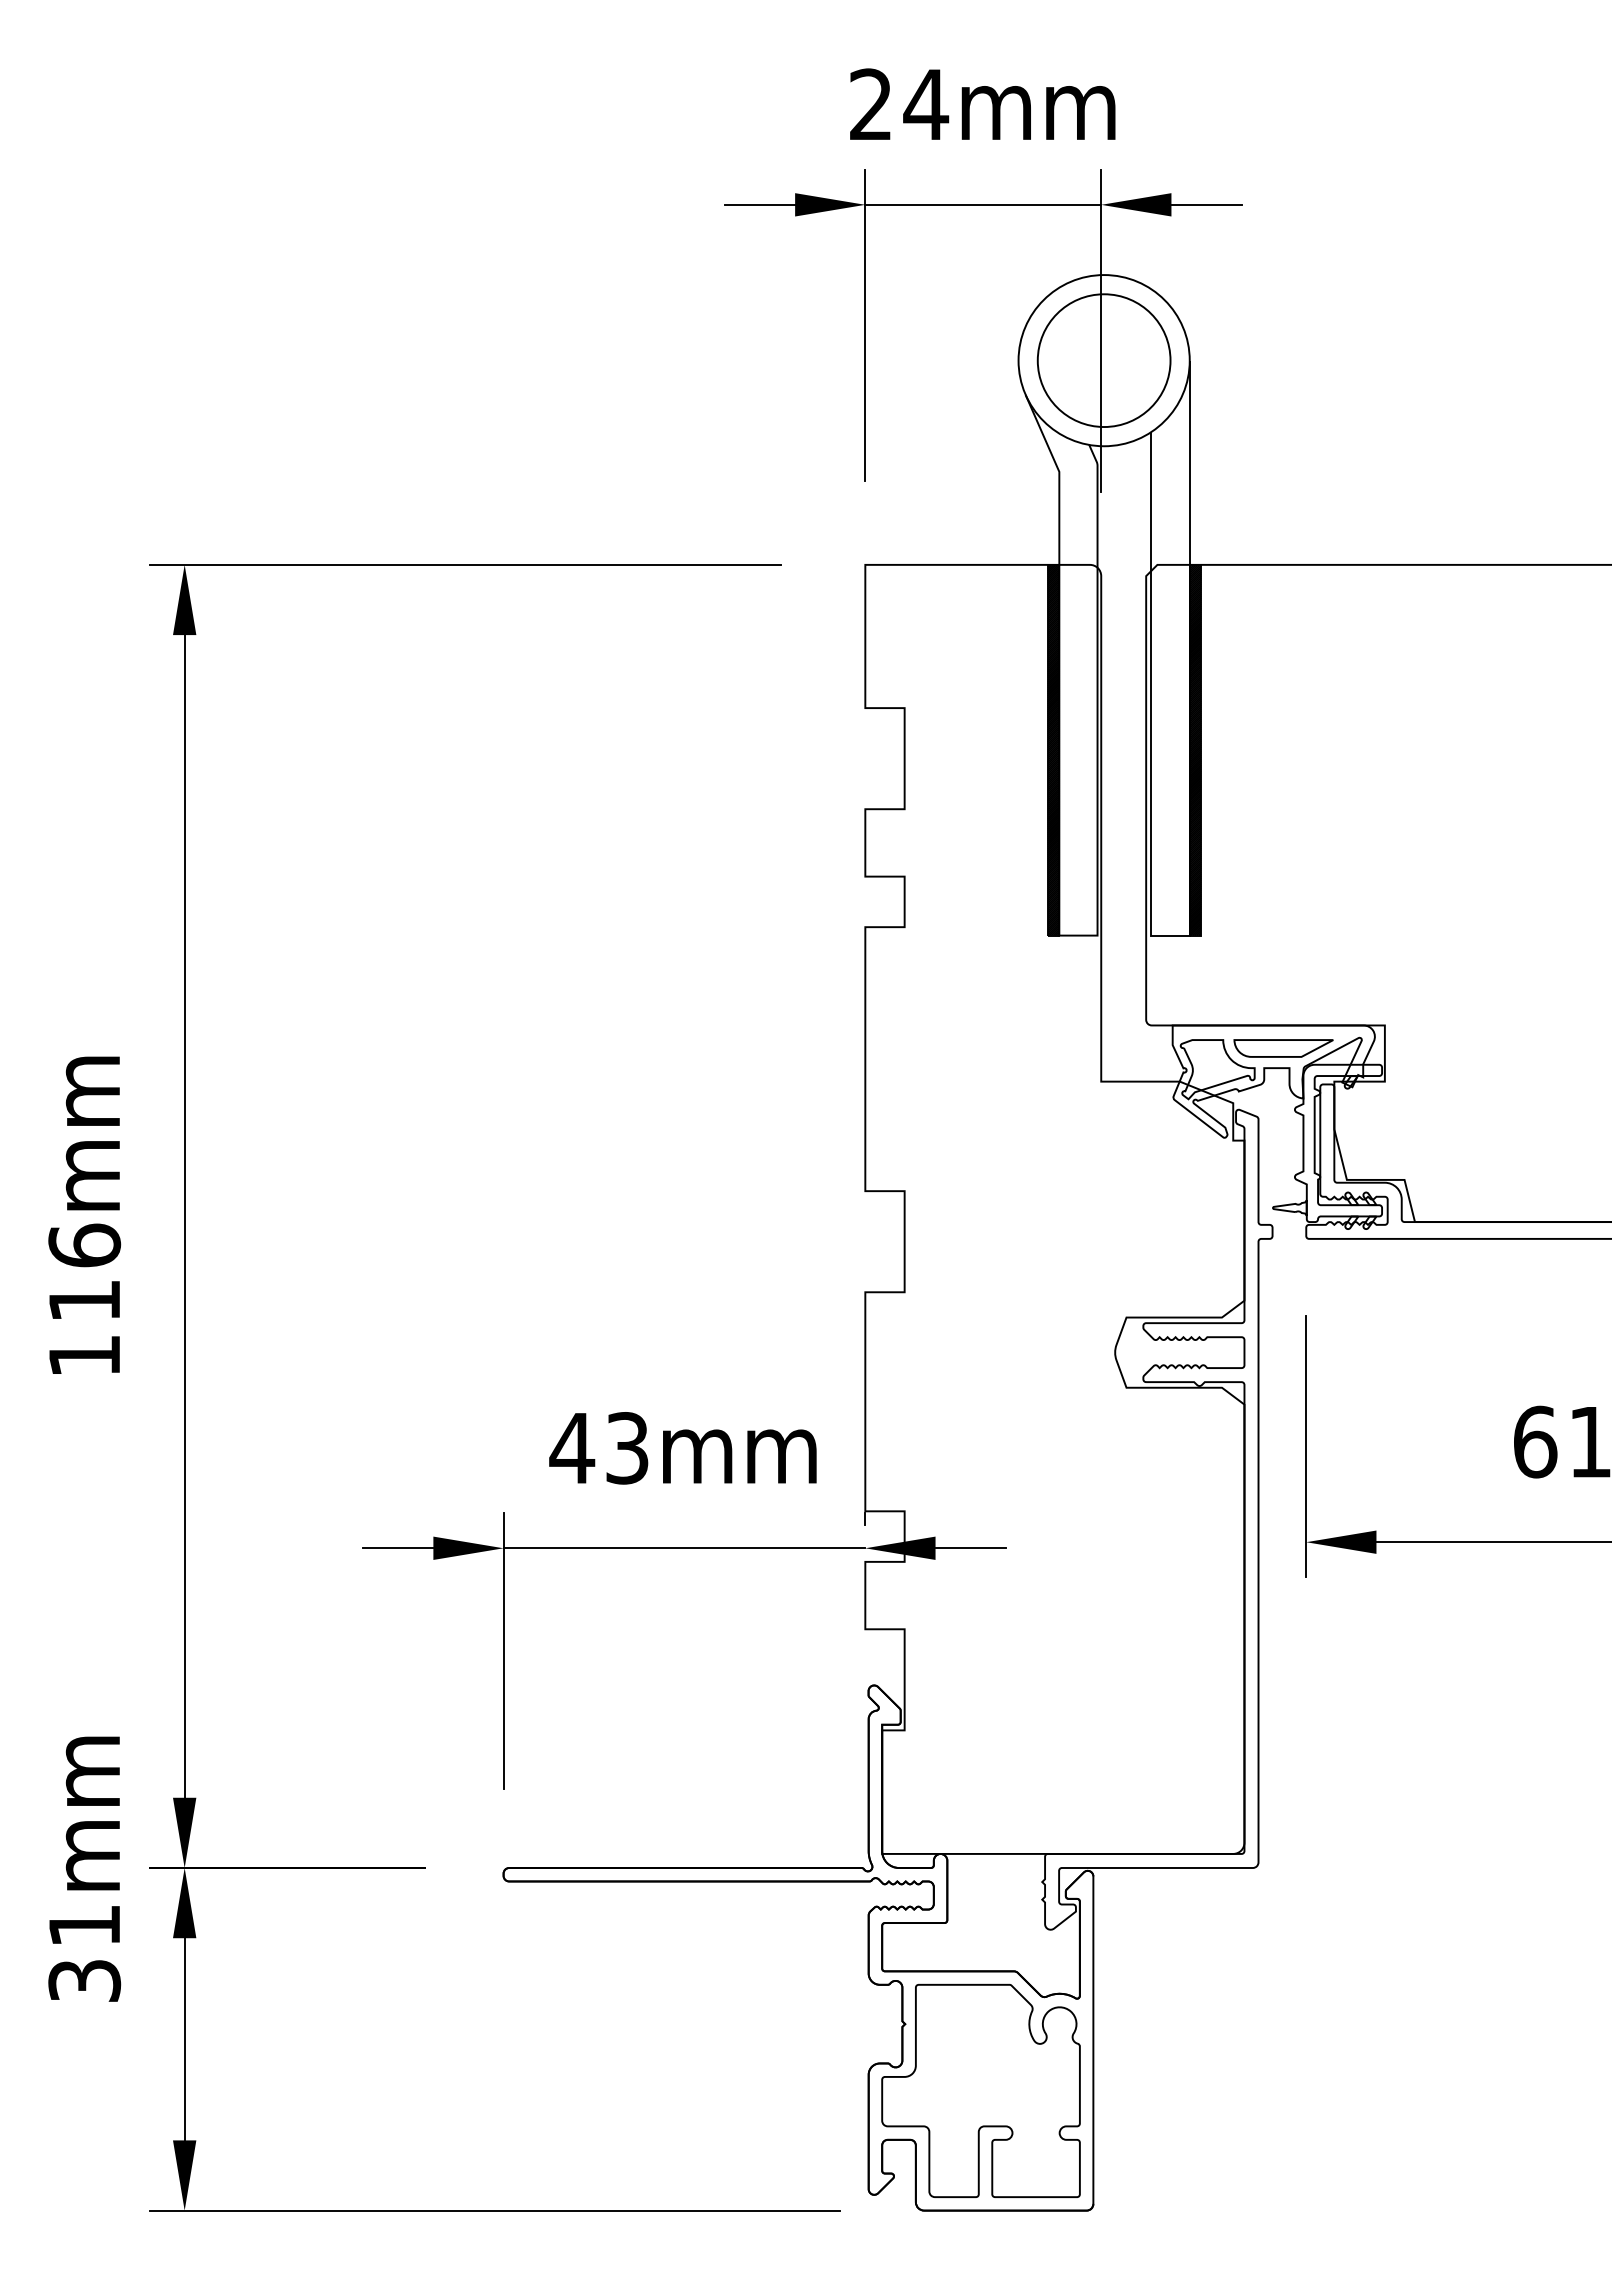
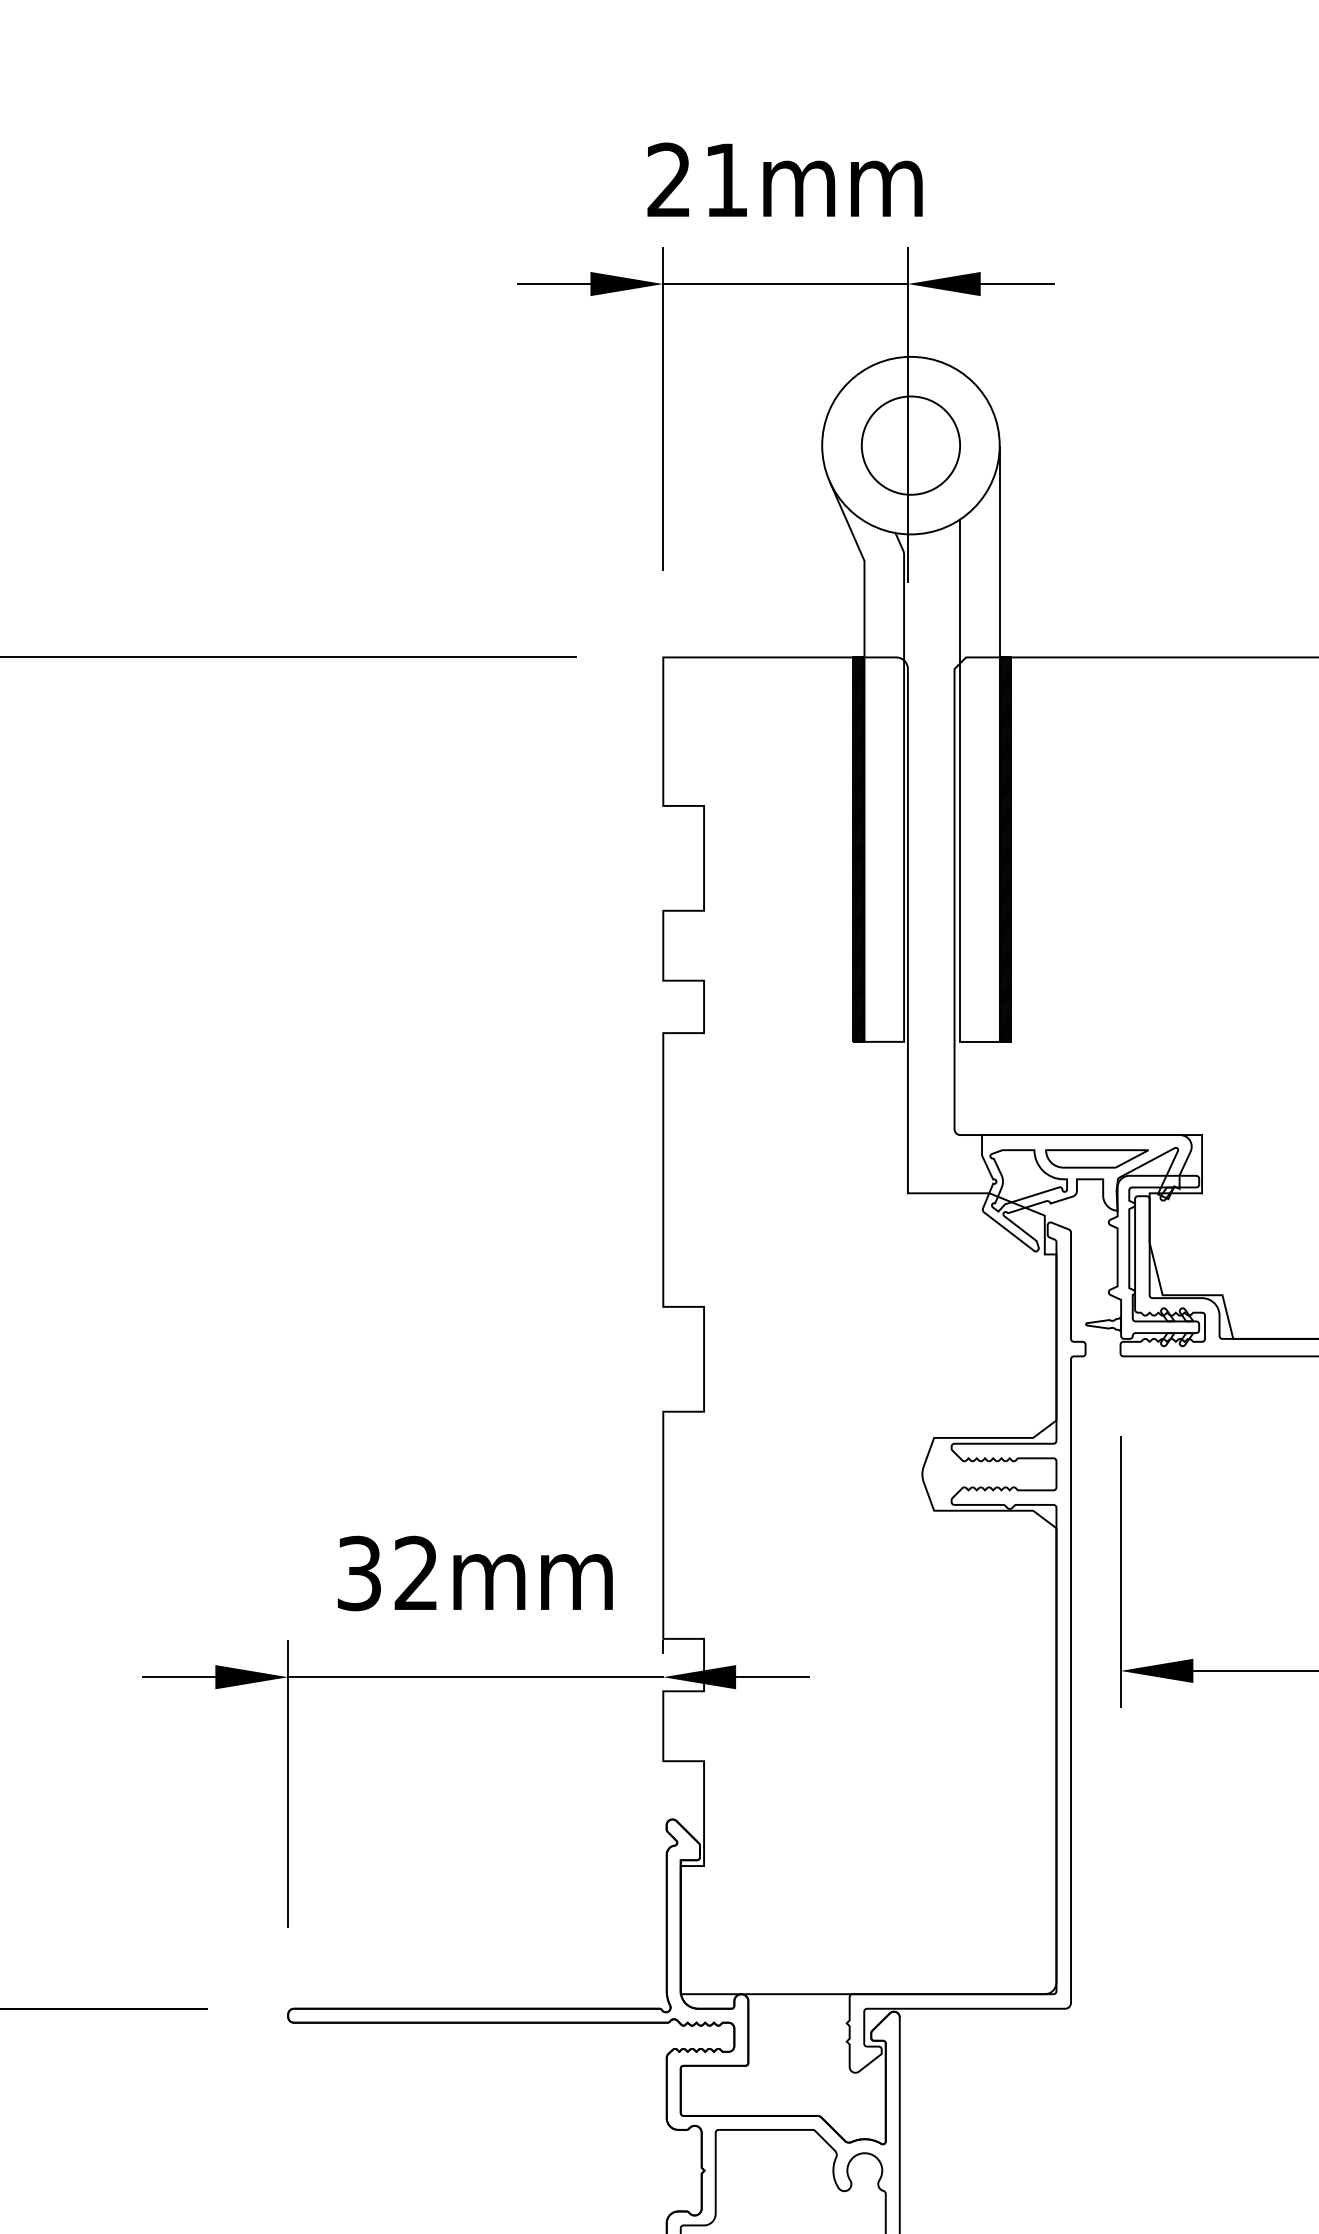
text: (926, 104) -> (726, 180), 24mm -> 21mm
circle: (1103, 360) -> (910, 445), size x0.71
text: (598, 1448) -> (386, 1573), 43mm -> 32mm

